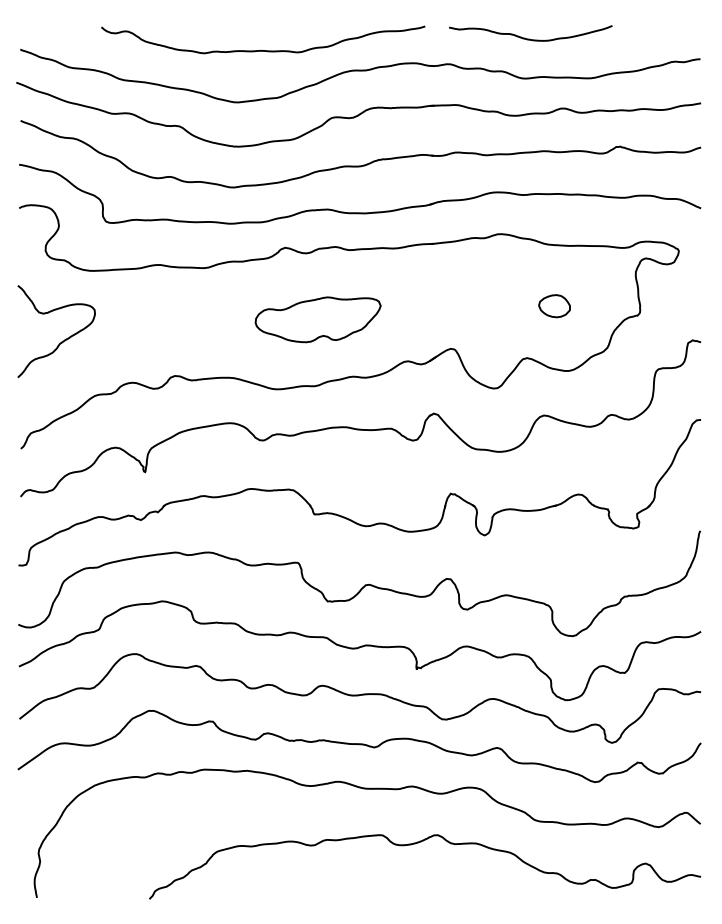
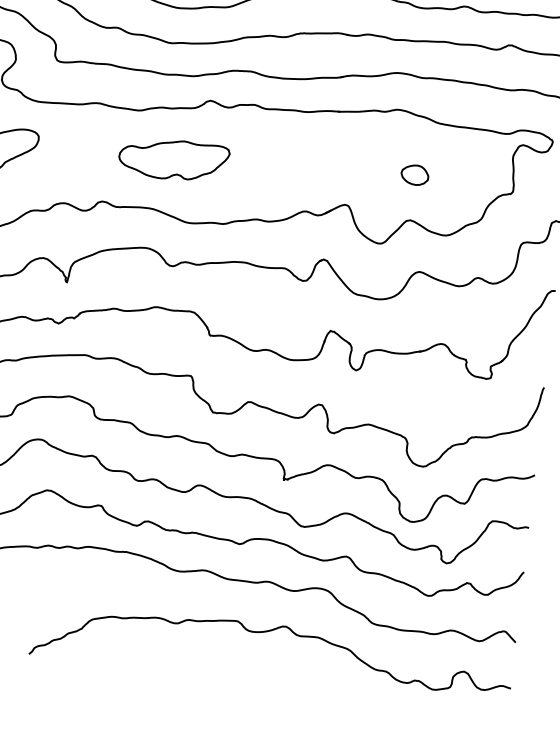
part: (554, 306) -> (414, 175), moved
part: (317, 319) -> (173, 159), moved

